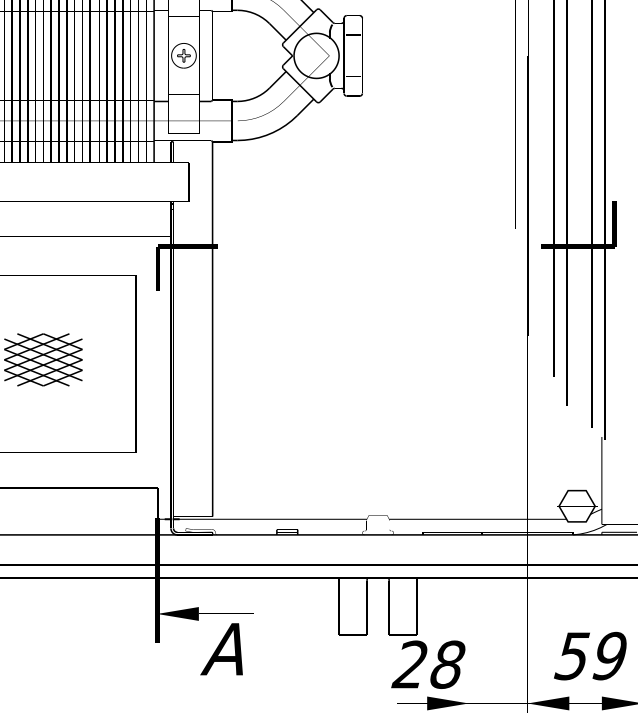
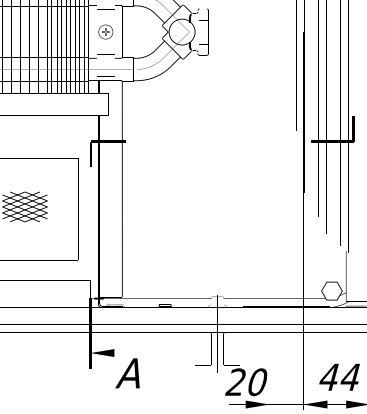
text: (590, 656) -> (339, 377), 59 -> 44
text: (447, 663) -> (257, 381), 28 -> 20

